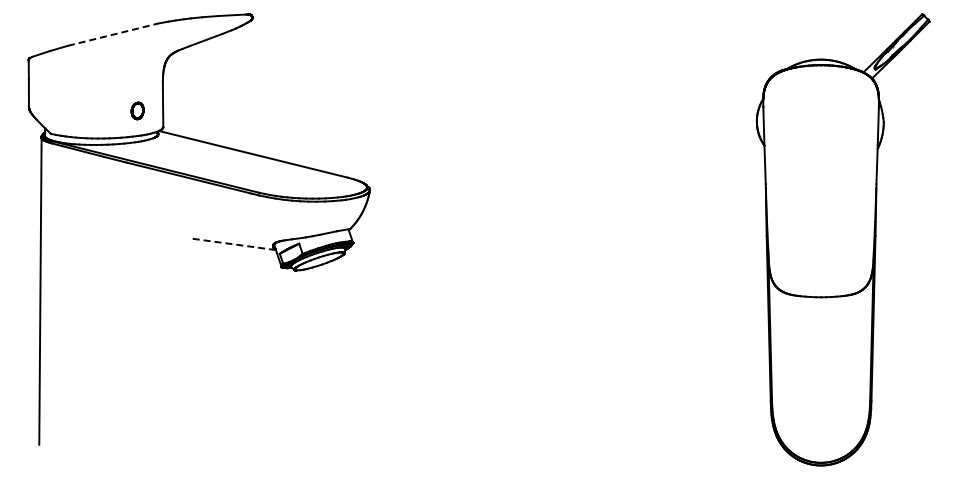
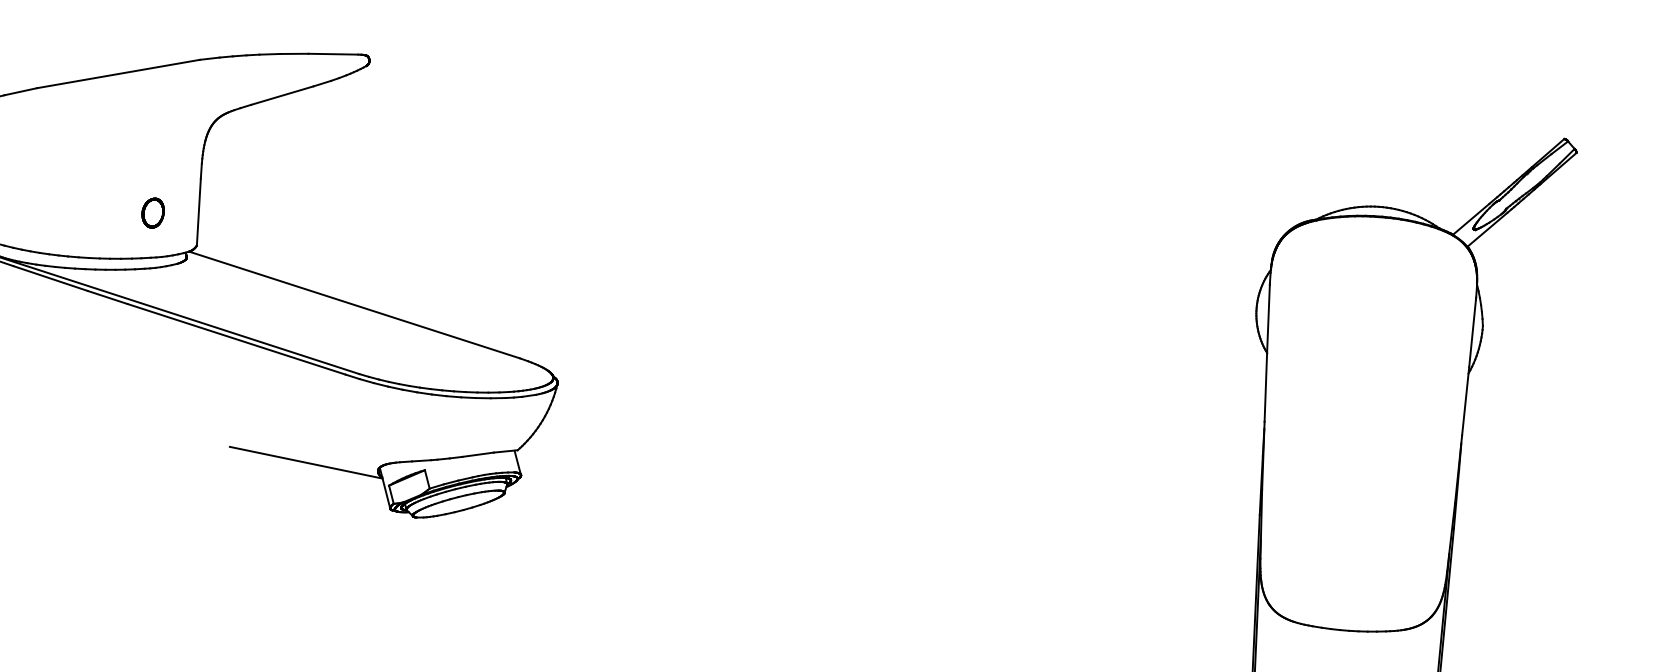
line: (113, 34) -> (119, 73), dashed -> solid
line: (232, 244) -> (305, 463), dashed -> solid

